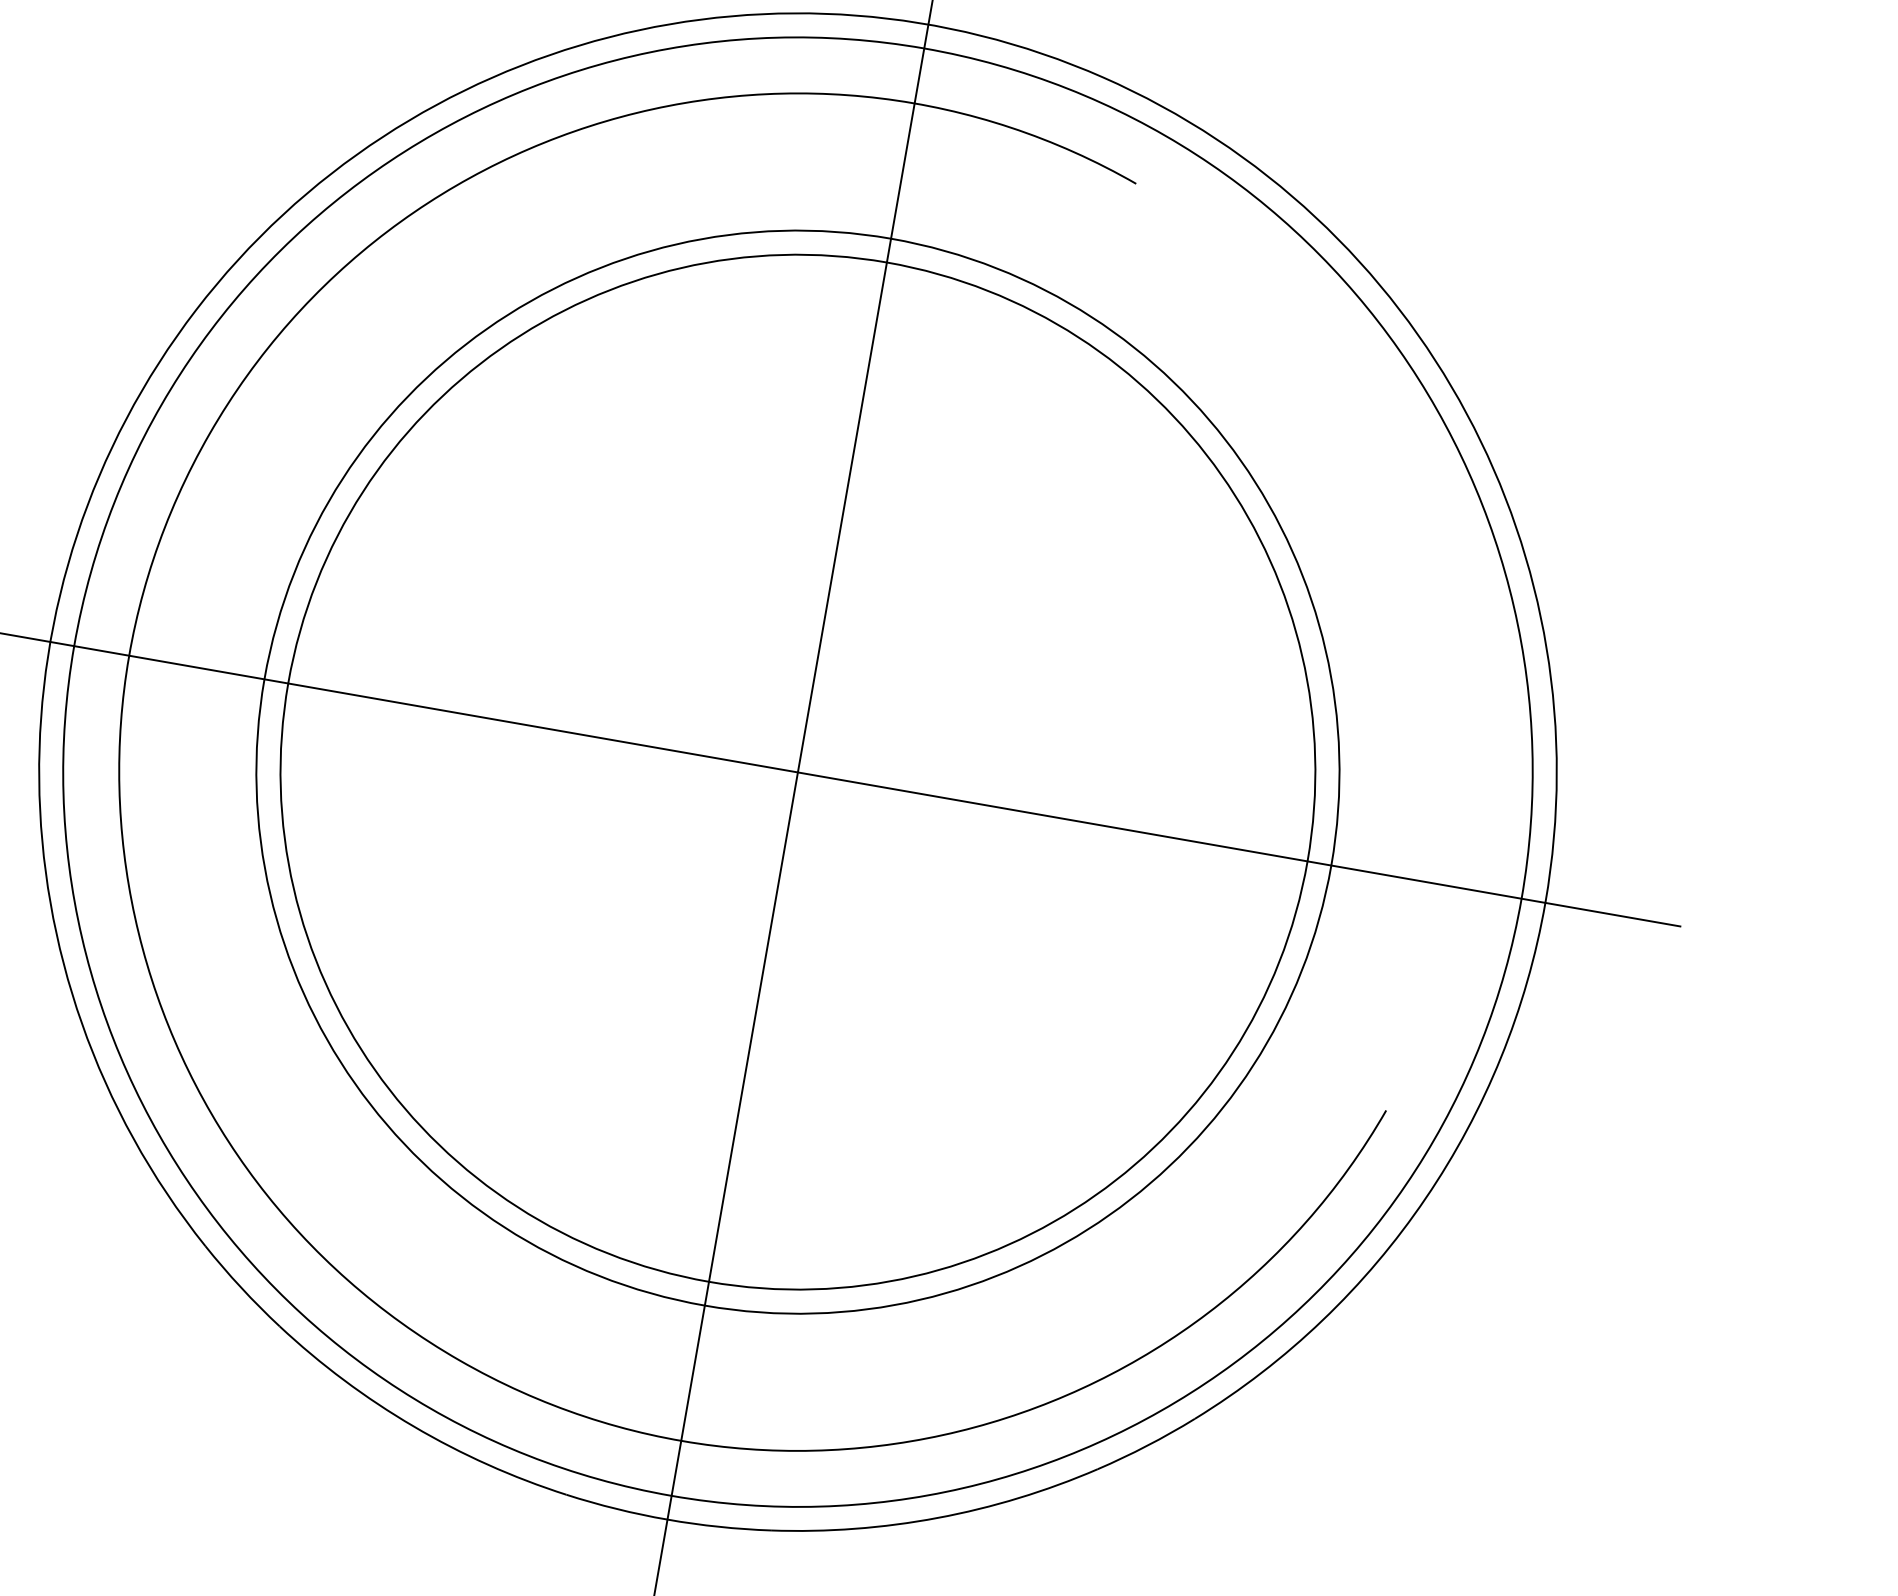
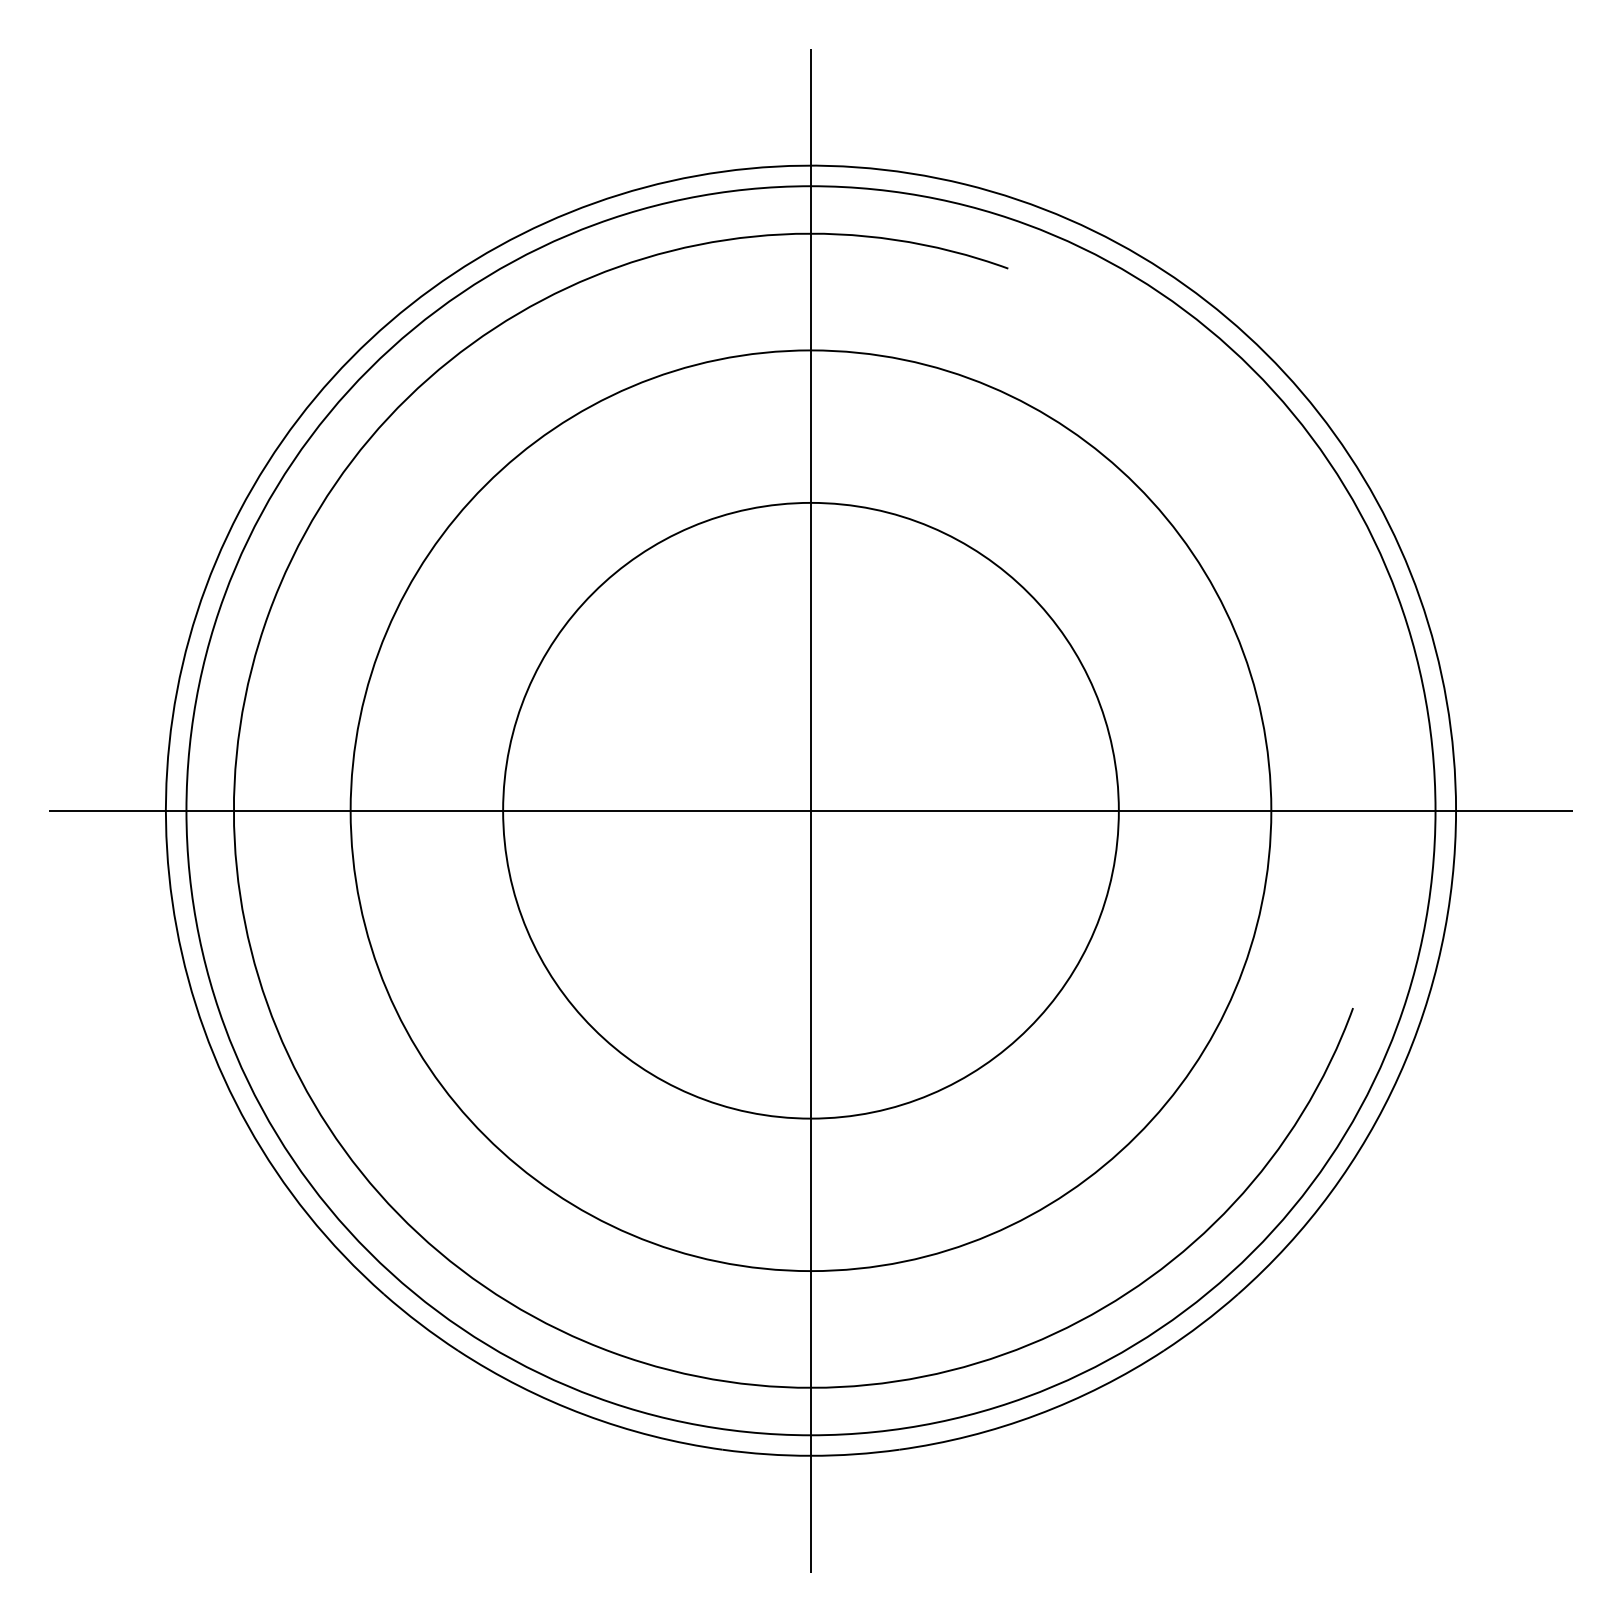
circle: (797, 771) -> (810, 810), size x0.7

